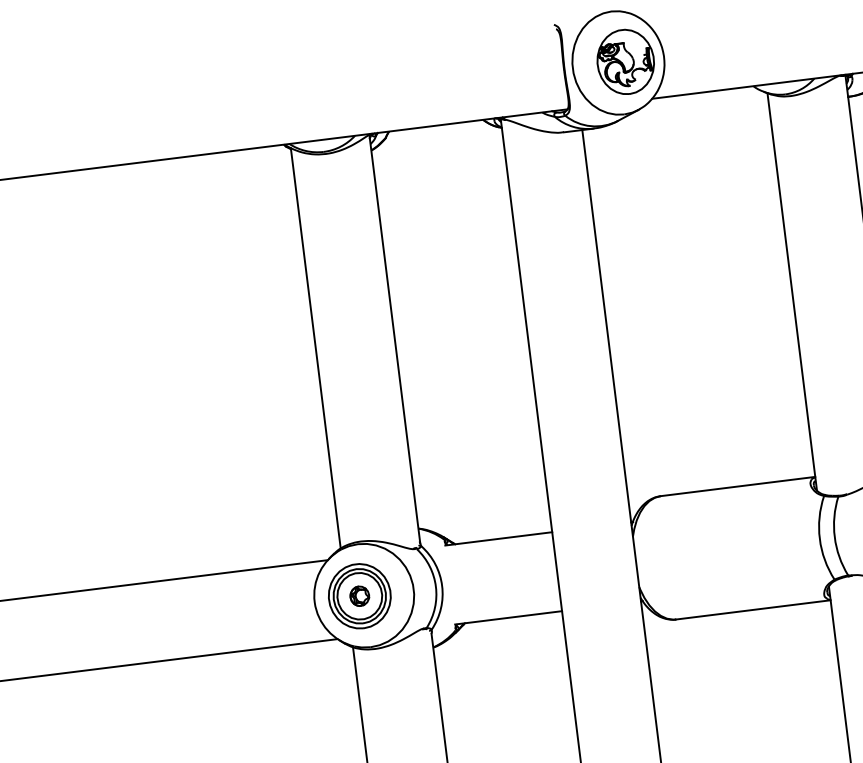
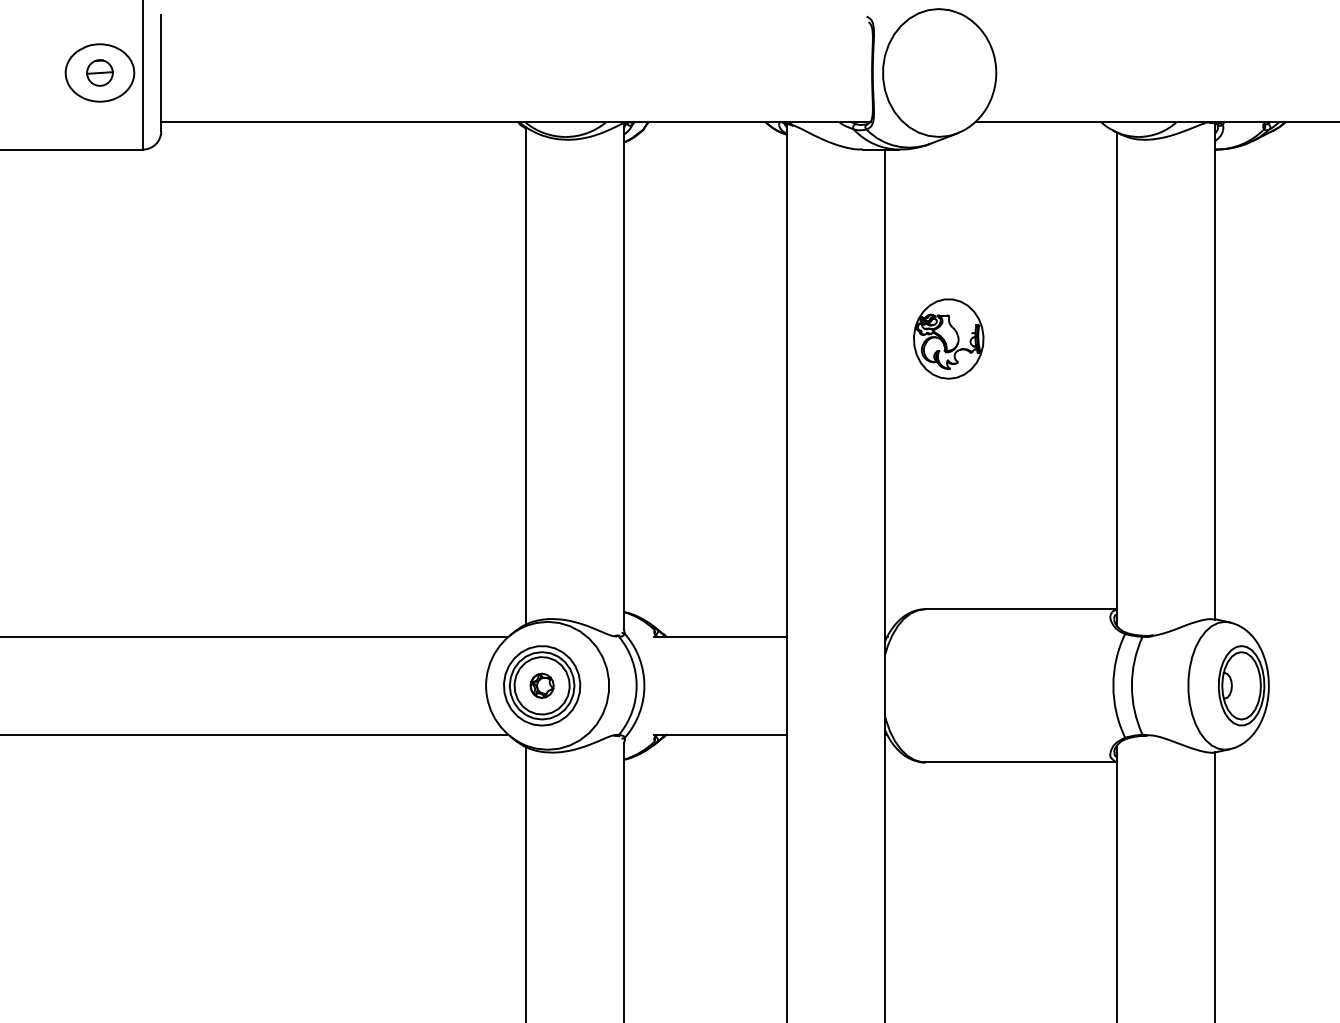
part: (625, 61) -> (948, 338), moved

